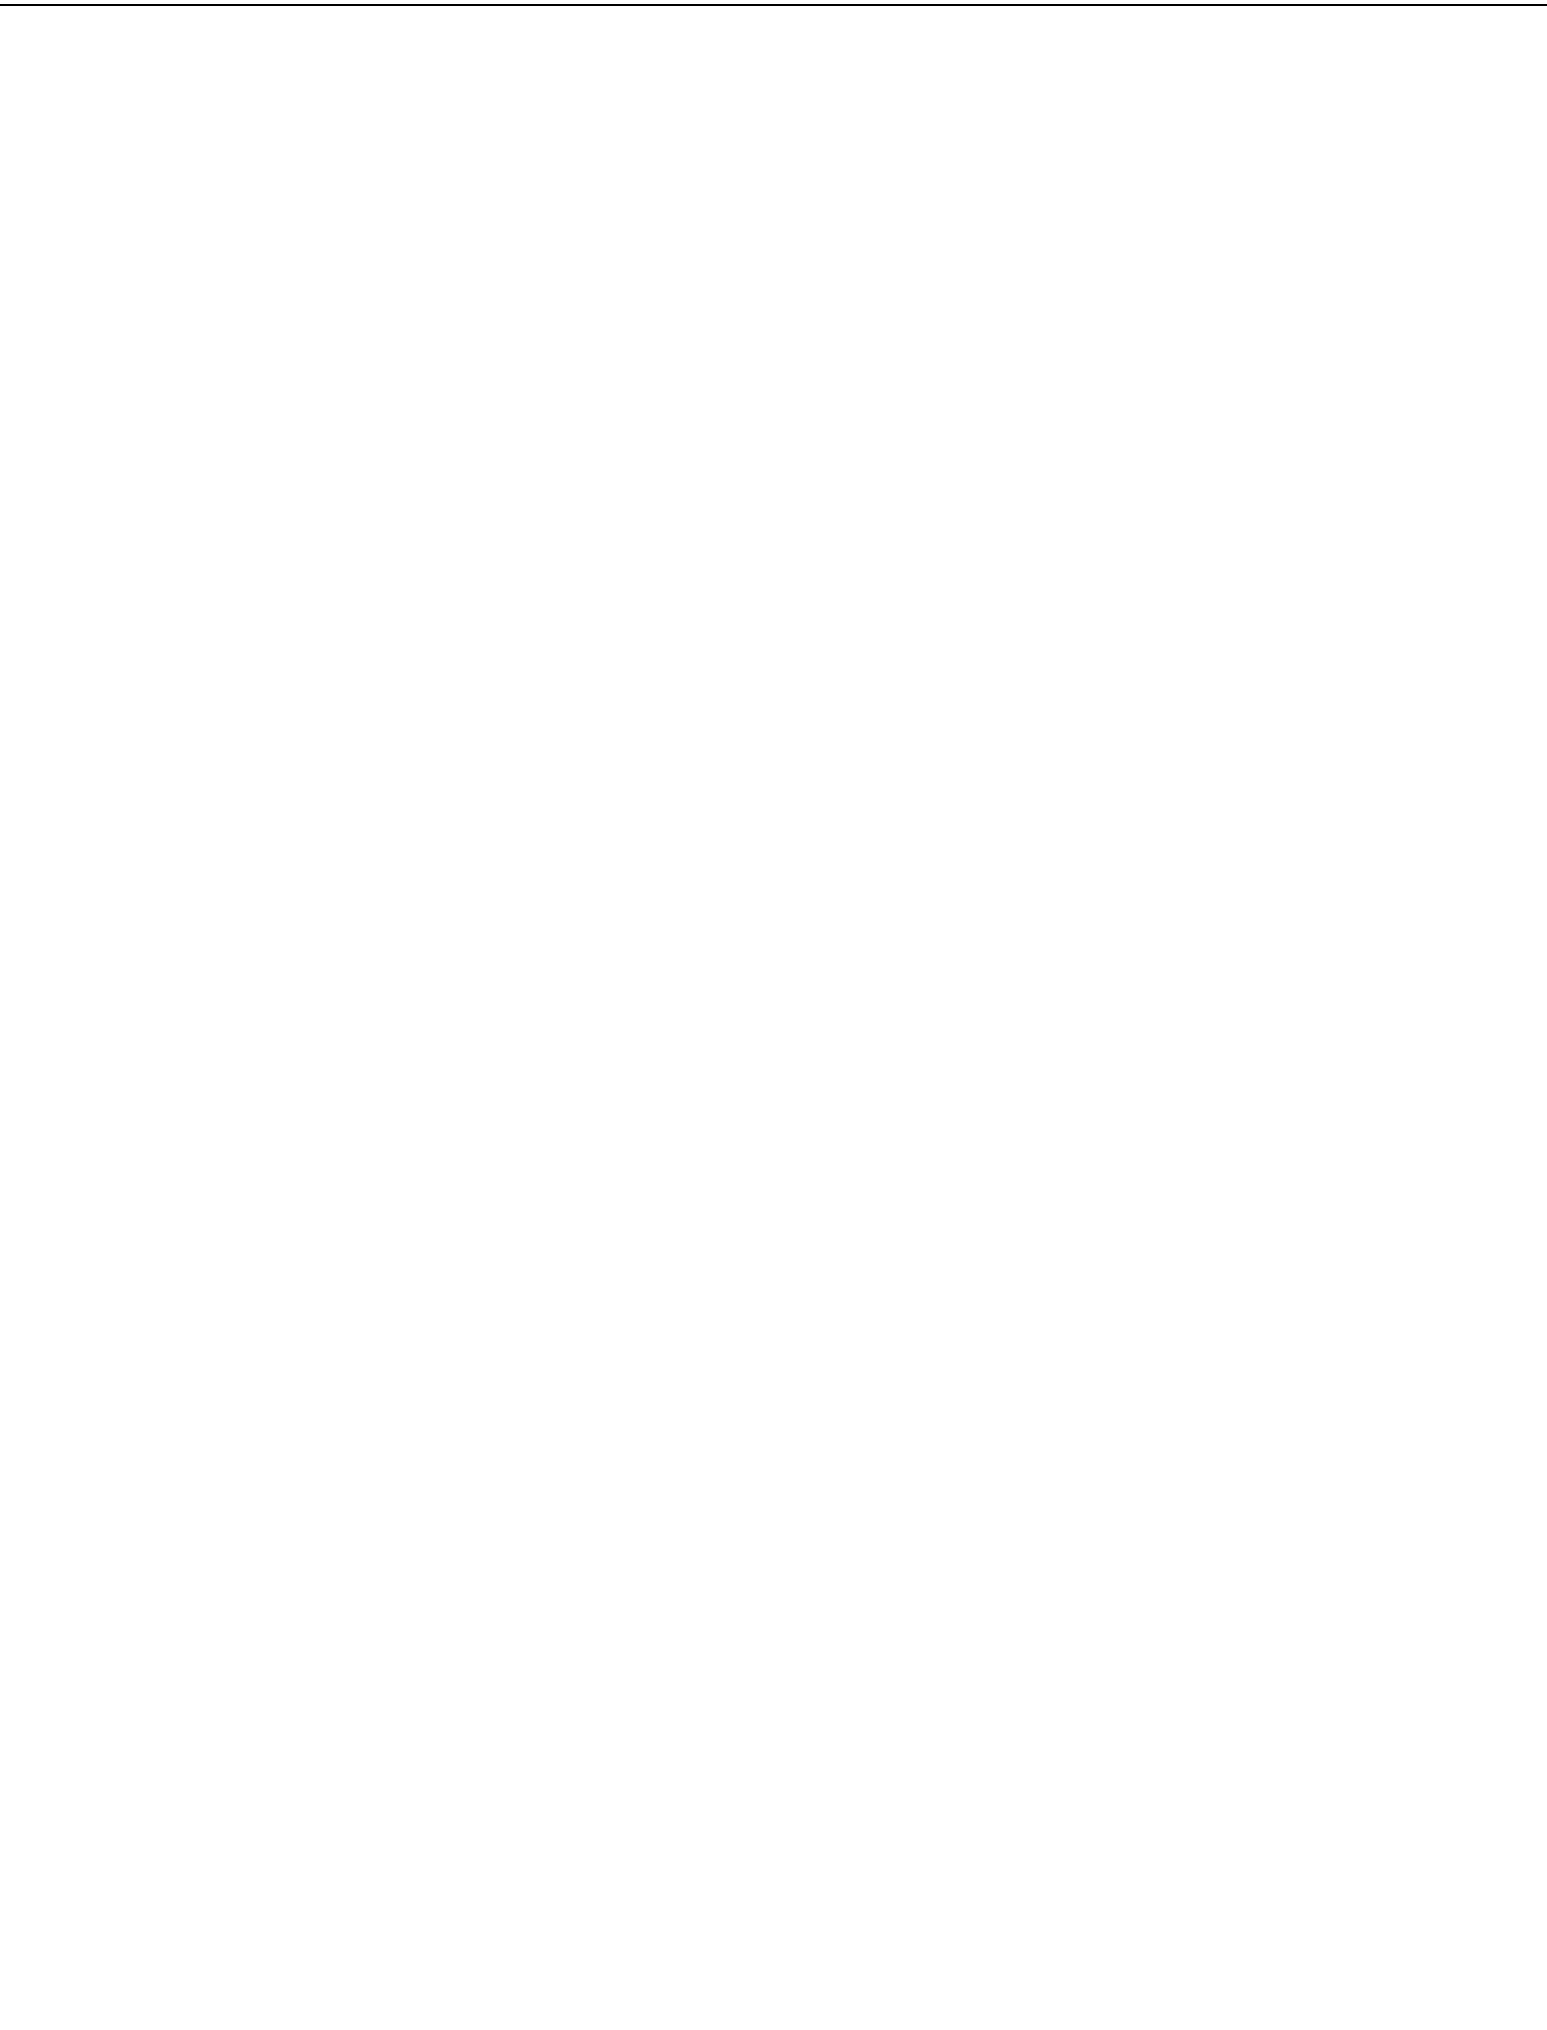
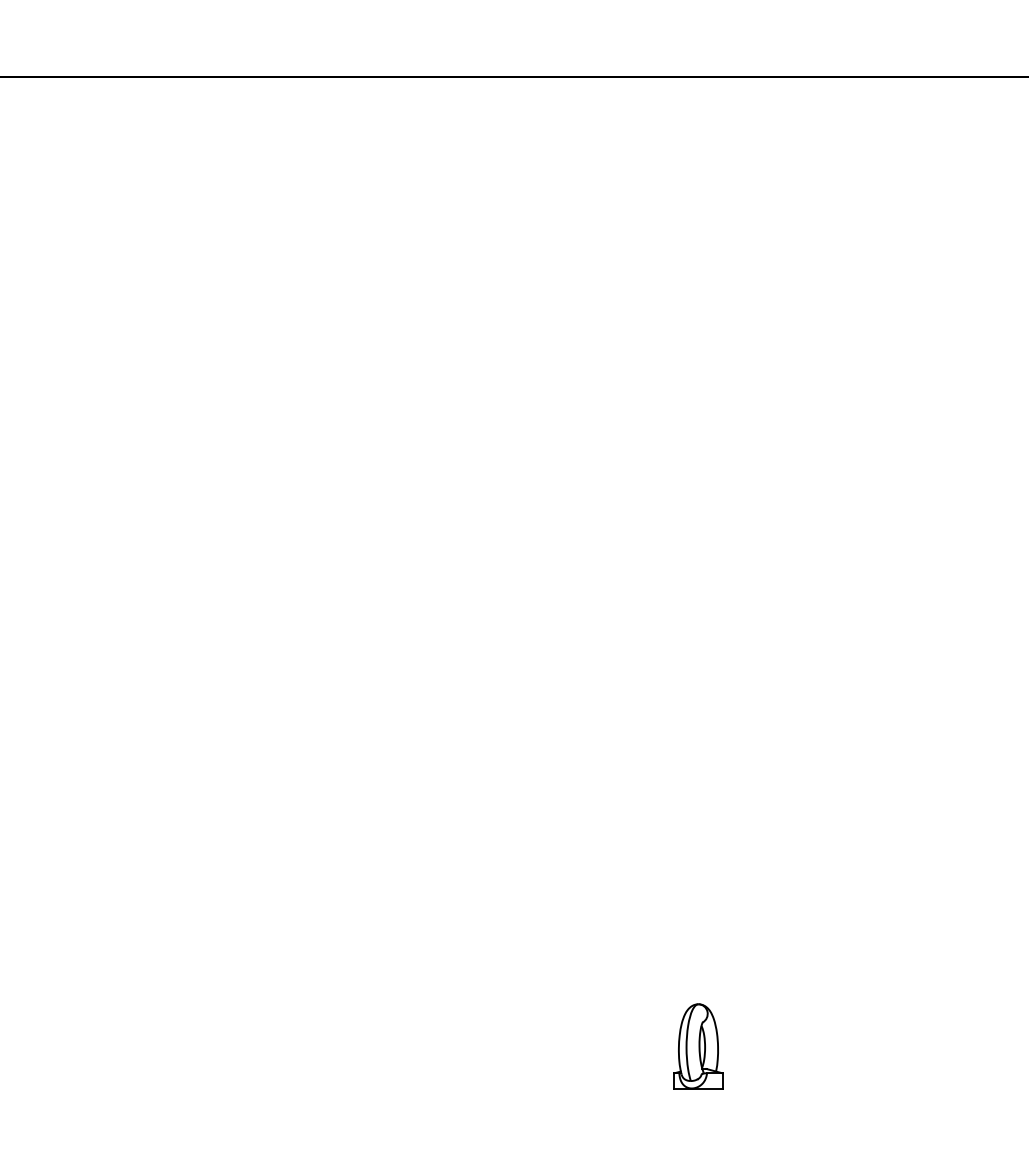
part: (1186, 1719) -> (698, 1046), added

